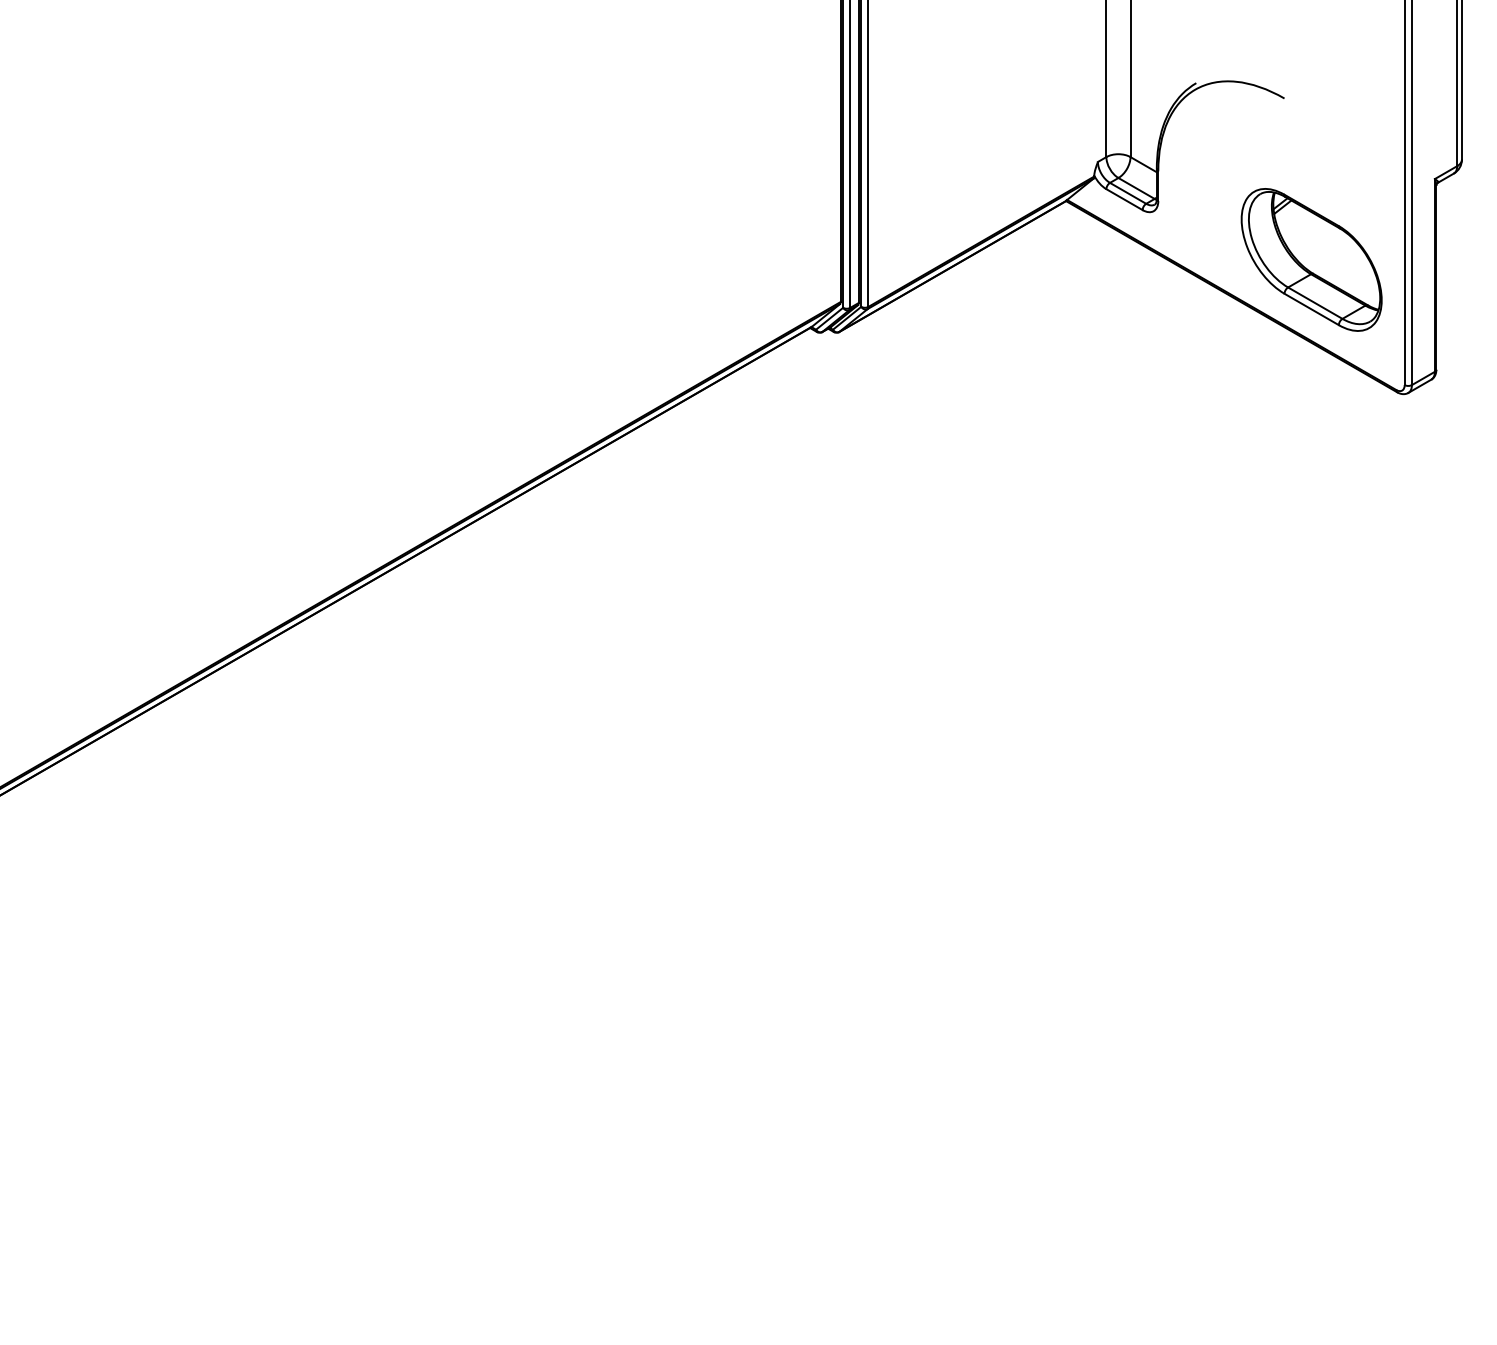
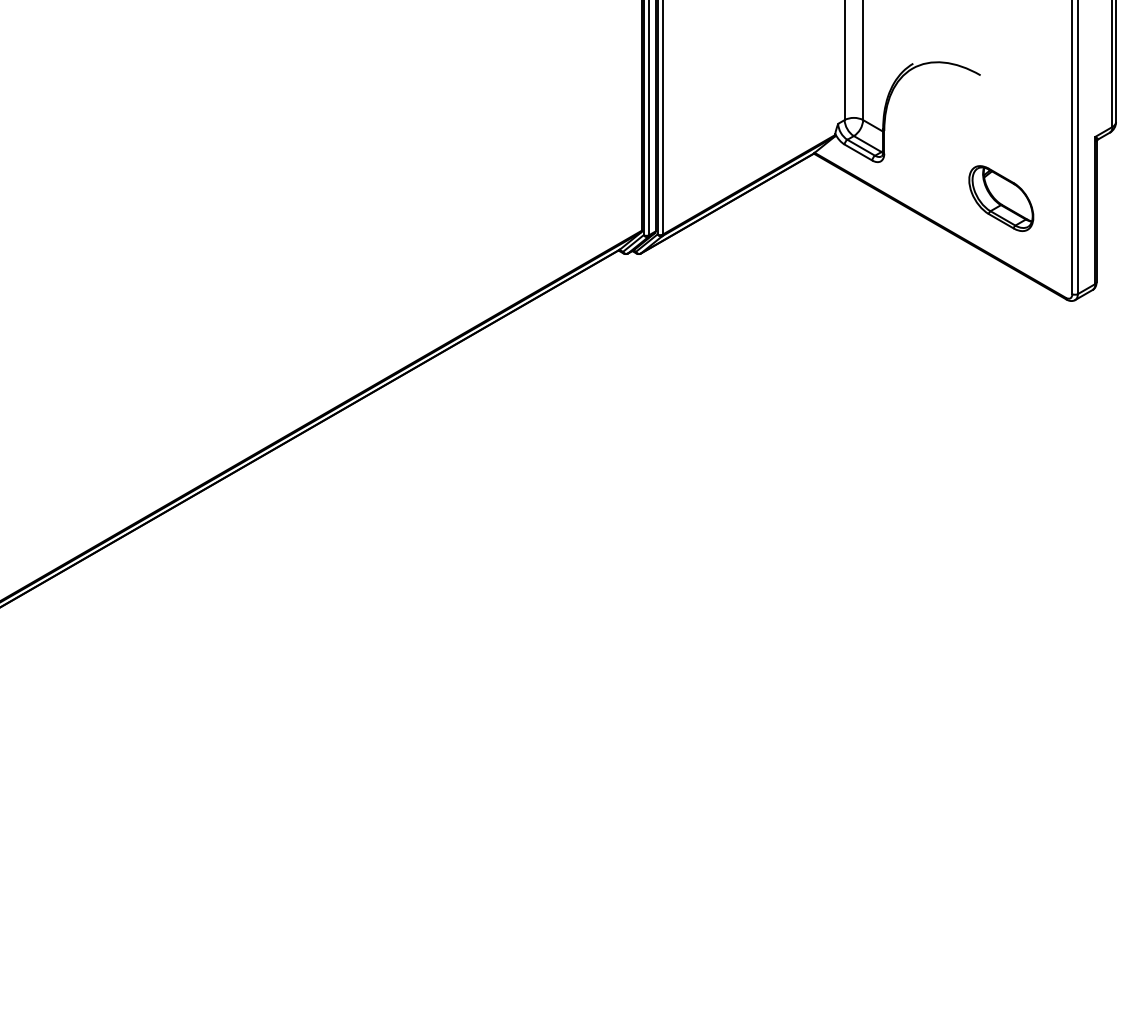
part: (1311, 259) -> (1001, 198), size x0.6

